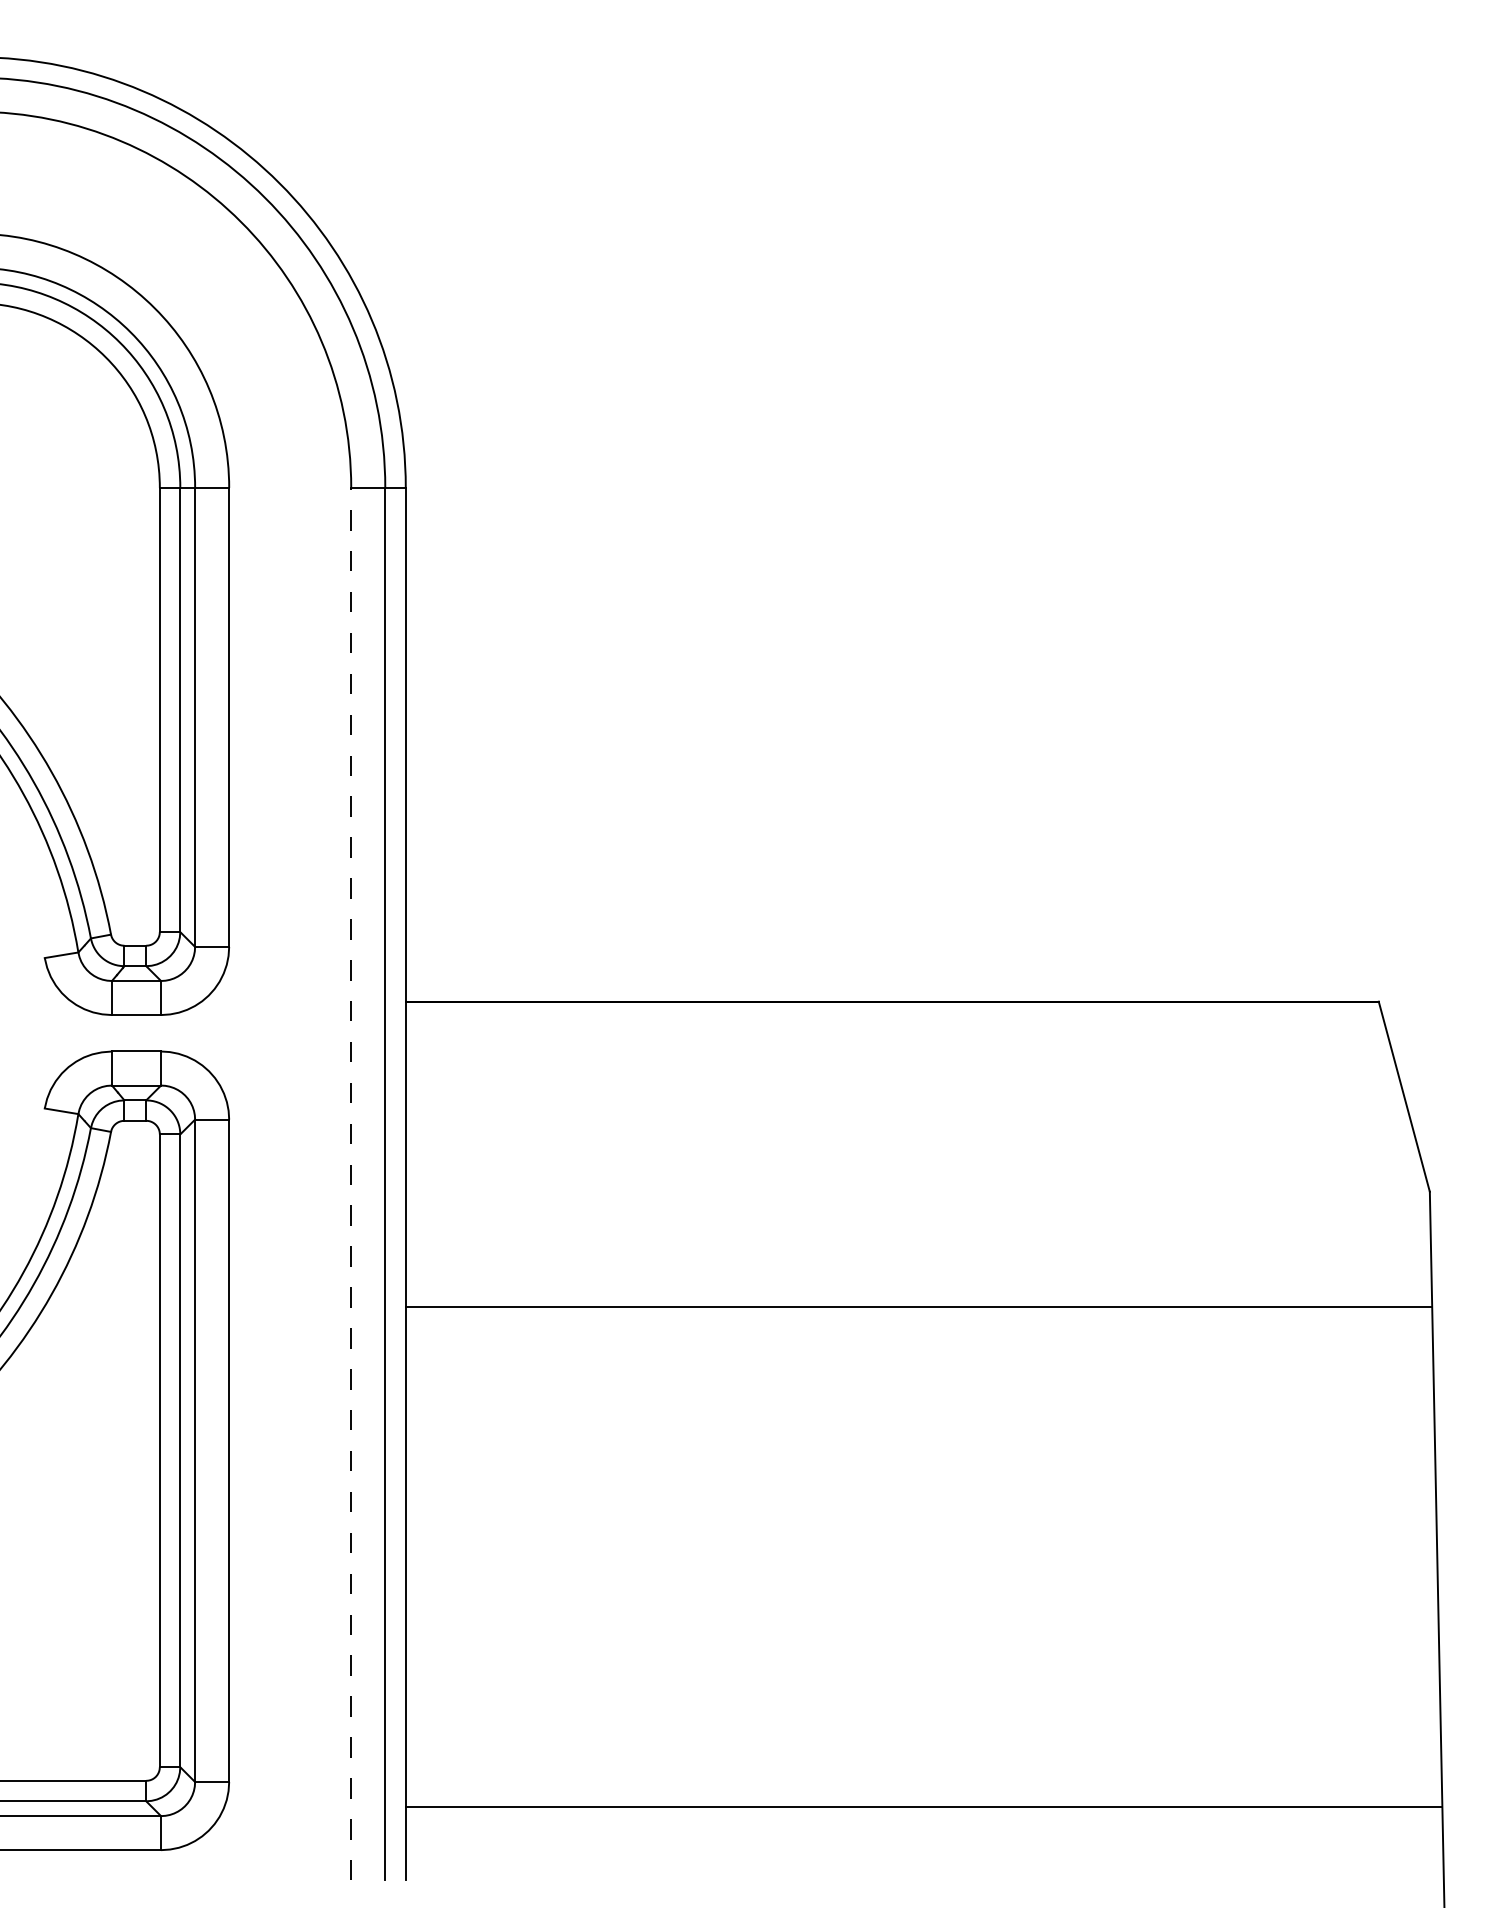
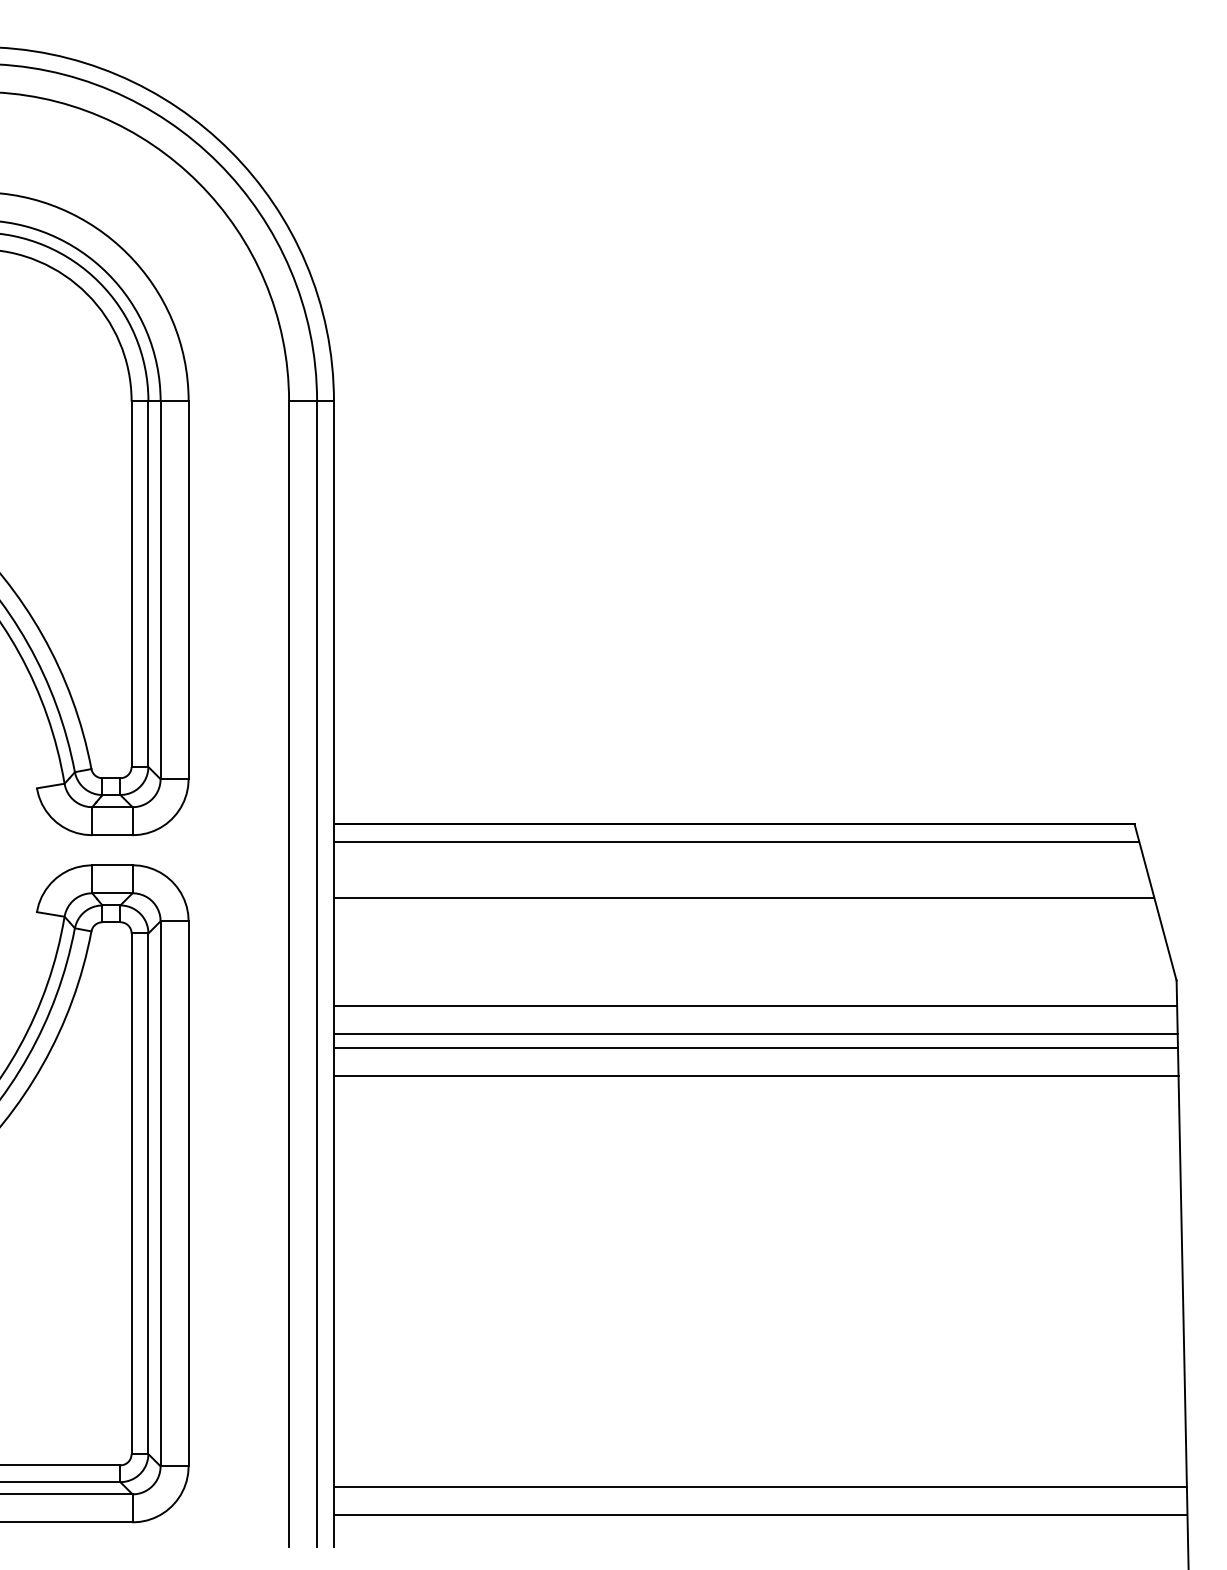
line: (894, 1022) -> (736, 841), added
line: (903, 1091) -> (743, 898), added
line: (351, 1184) -> (289, 974), dashed -> solid
line: (918, 1221) -> (755, 1005), added
line: (918, 1256) -> (755, 1033), added
line: (918, 1273) -> (755, 1047), added
line: (924, 1840) -> (760, 1514), added

